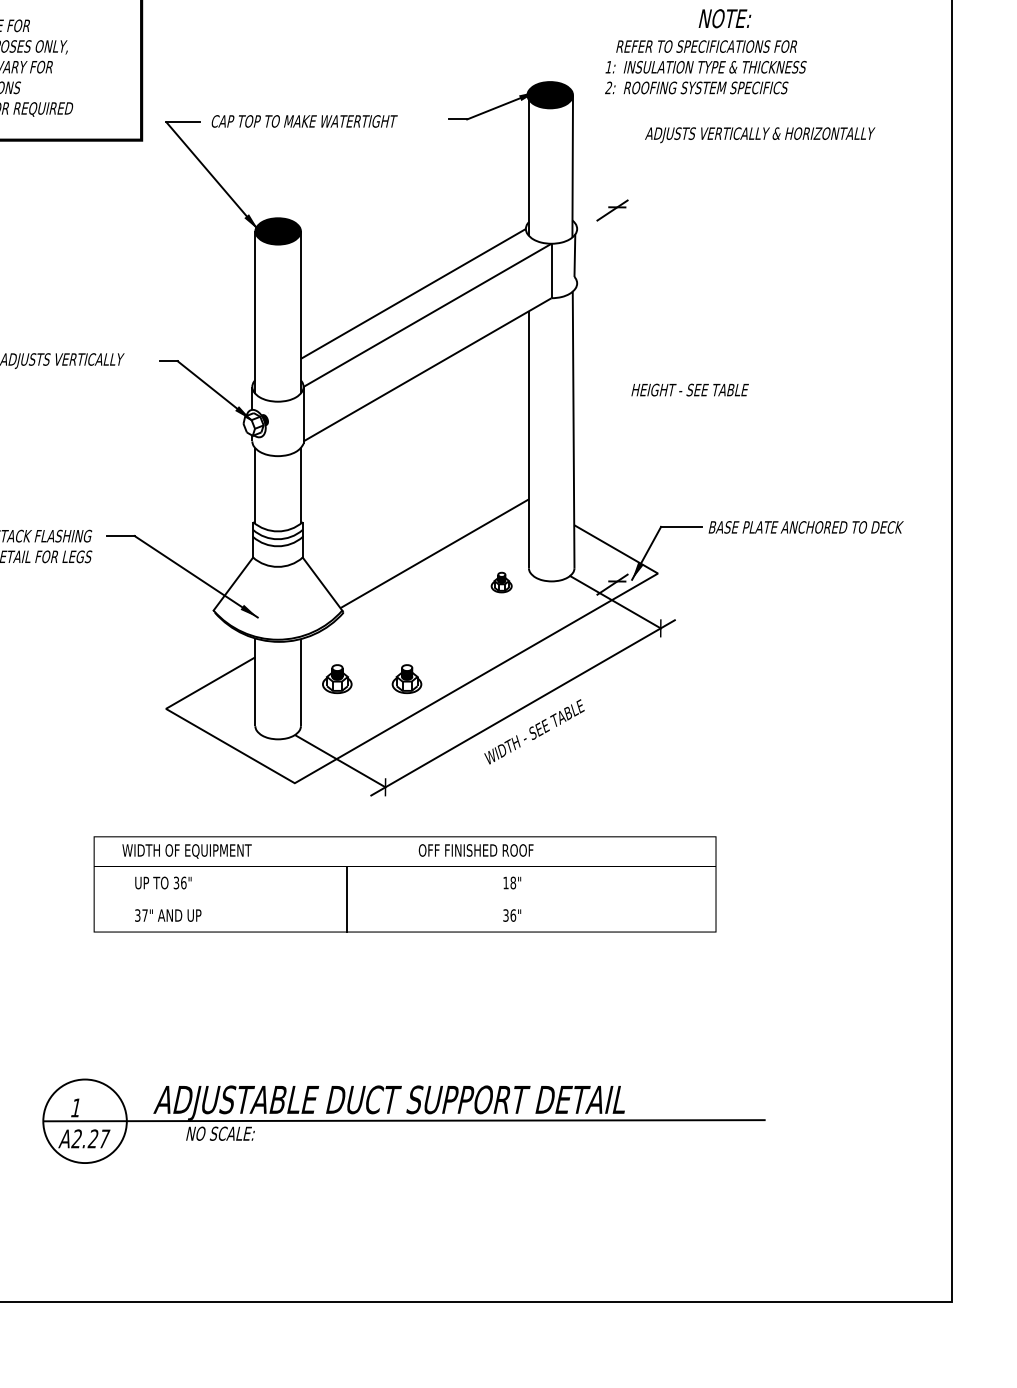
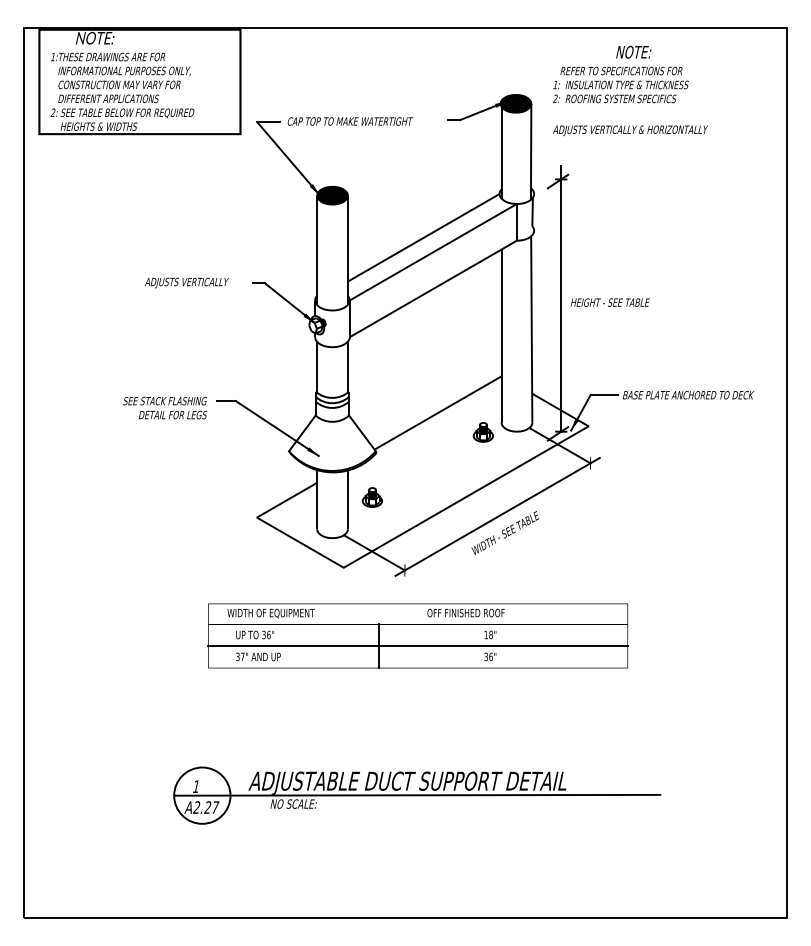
text: (760, 134) -> (630, 130), moved
line: (617, 383) -> (561, 298), added
part: (500, 582) -> (482, 432), size x1.43
part: (405, 679) -> (418, 497), removed
line: (404, 900) -> (417, 646), added

